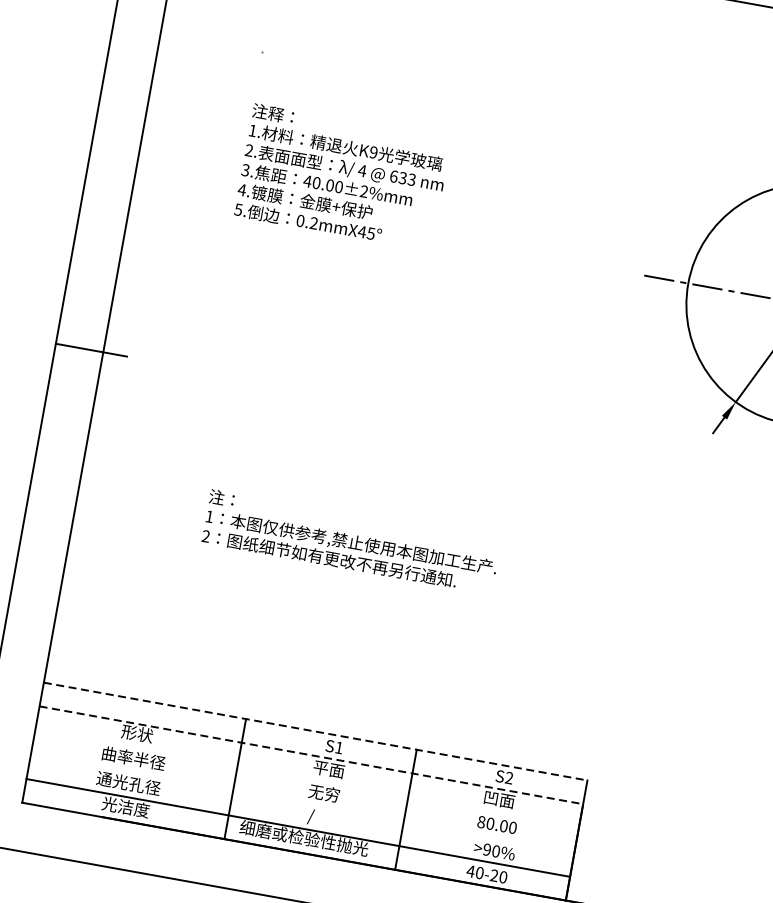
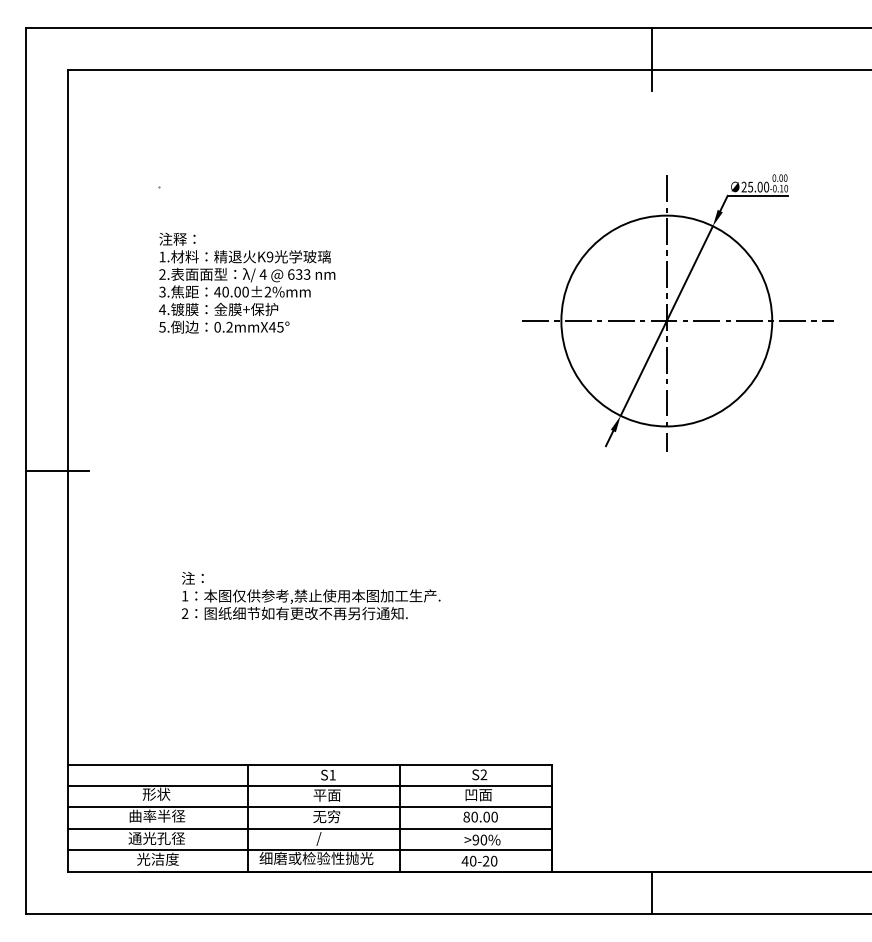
line: (315, 731) -> (309, 764), dashed -> solid
line: (311, 754) -> (309, 785), dashed -> solid
line: (306, 778) -> (309, 806), added
line: (302, 804) -> (309, 829), added

